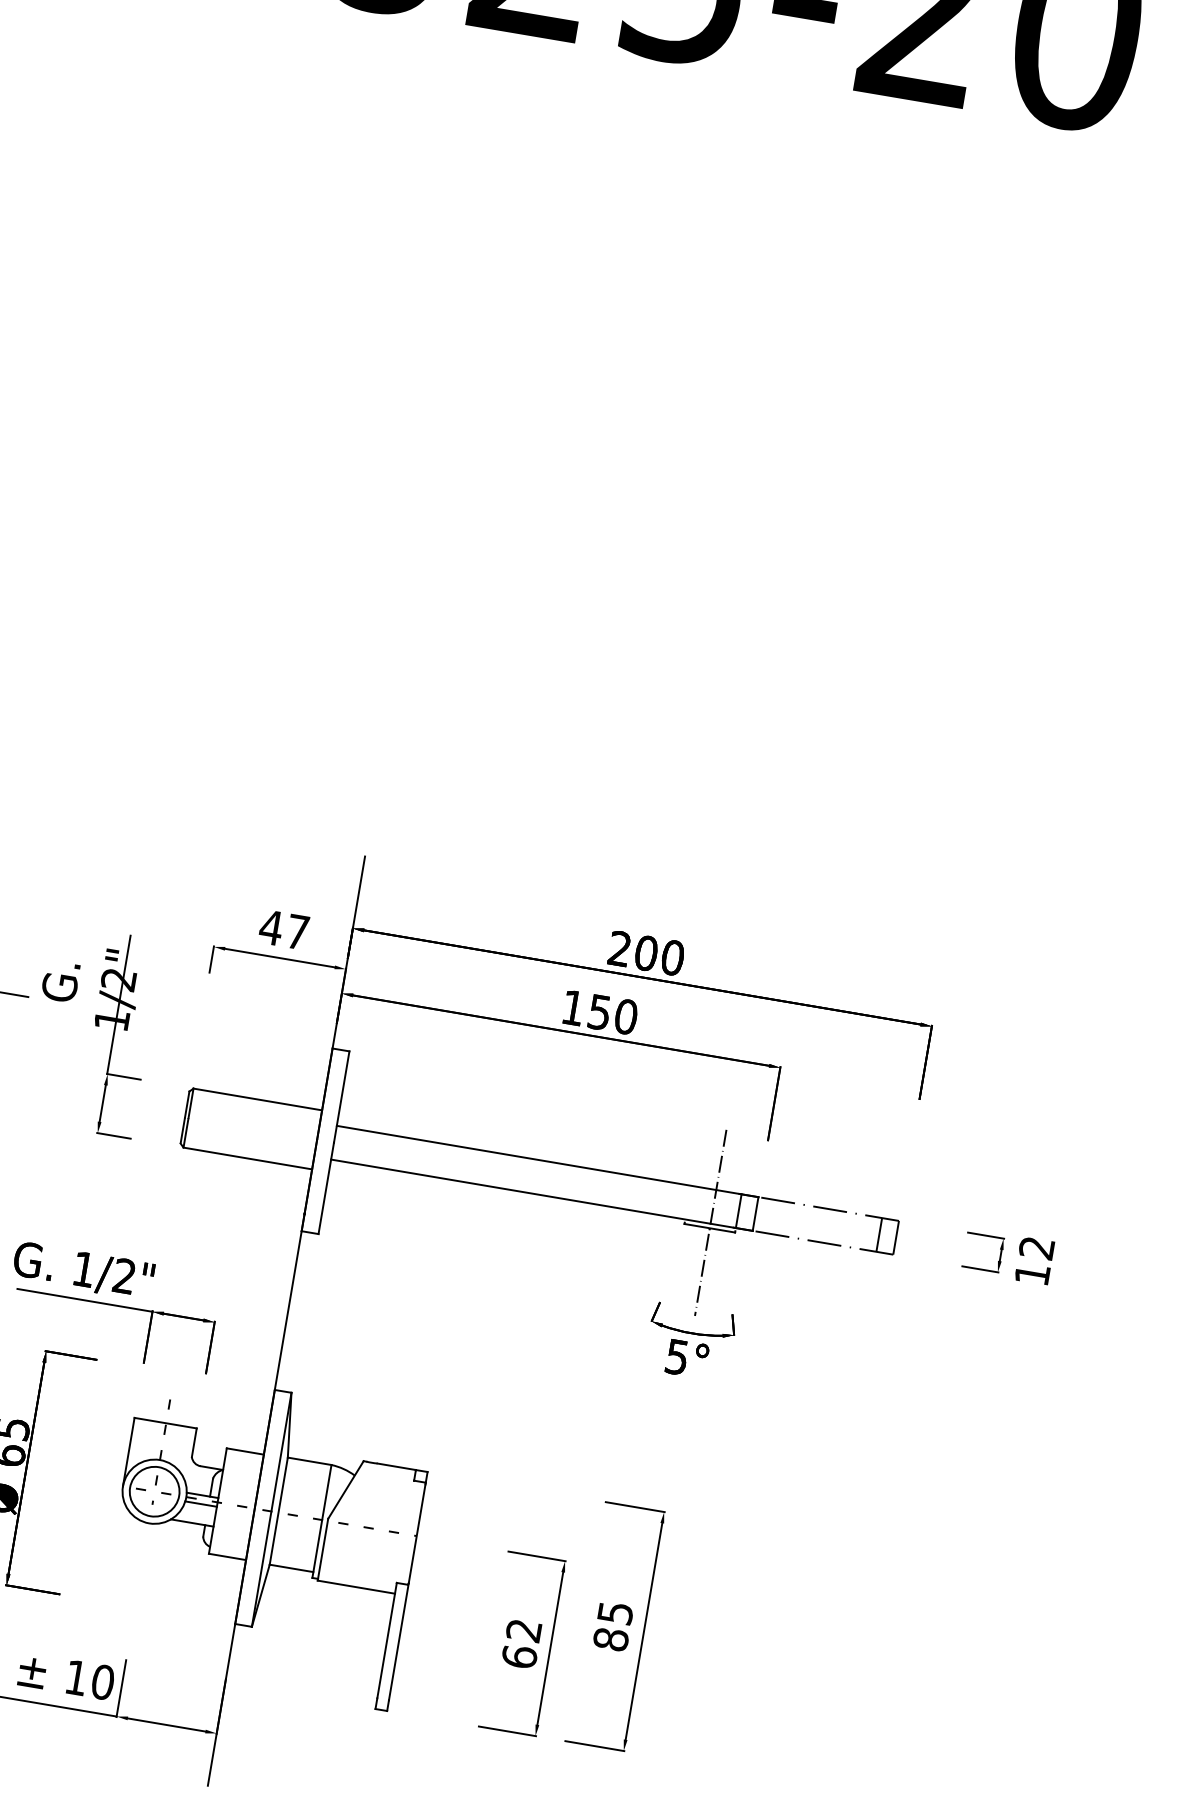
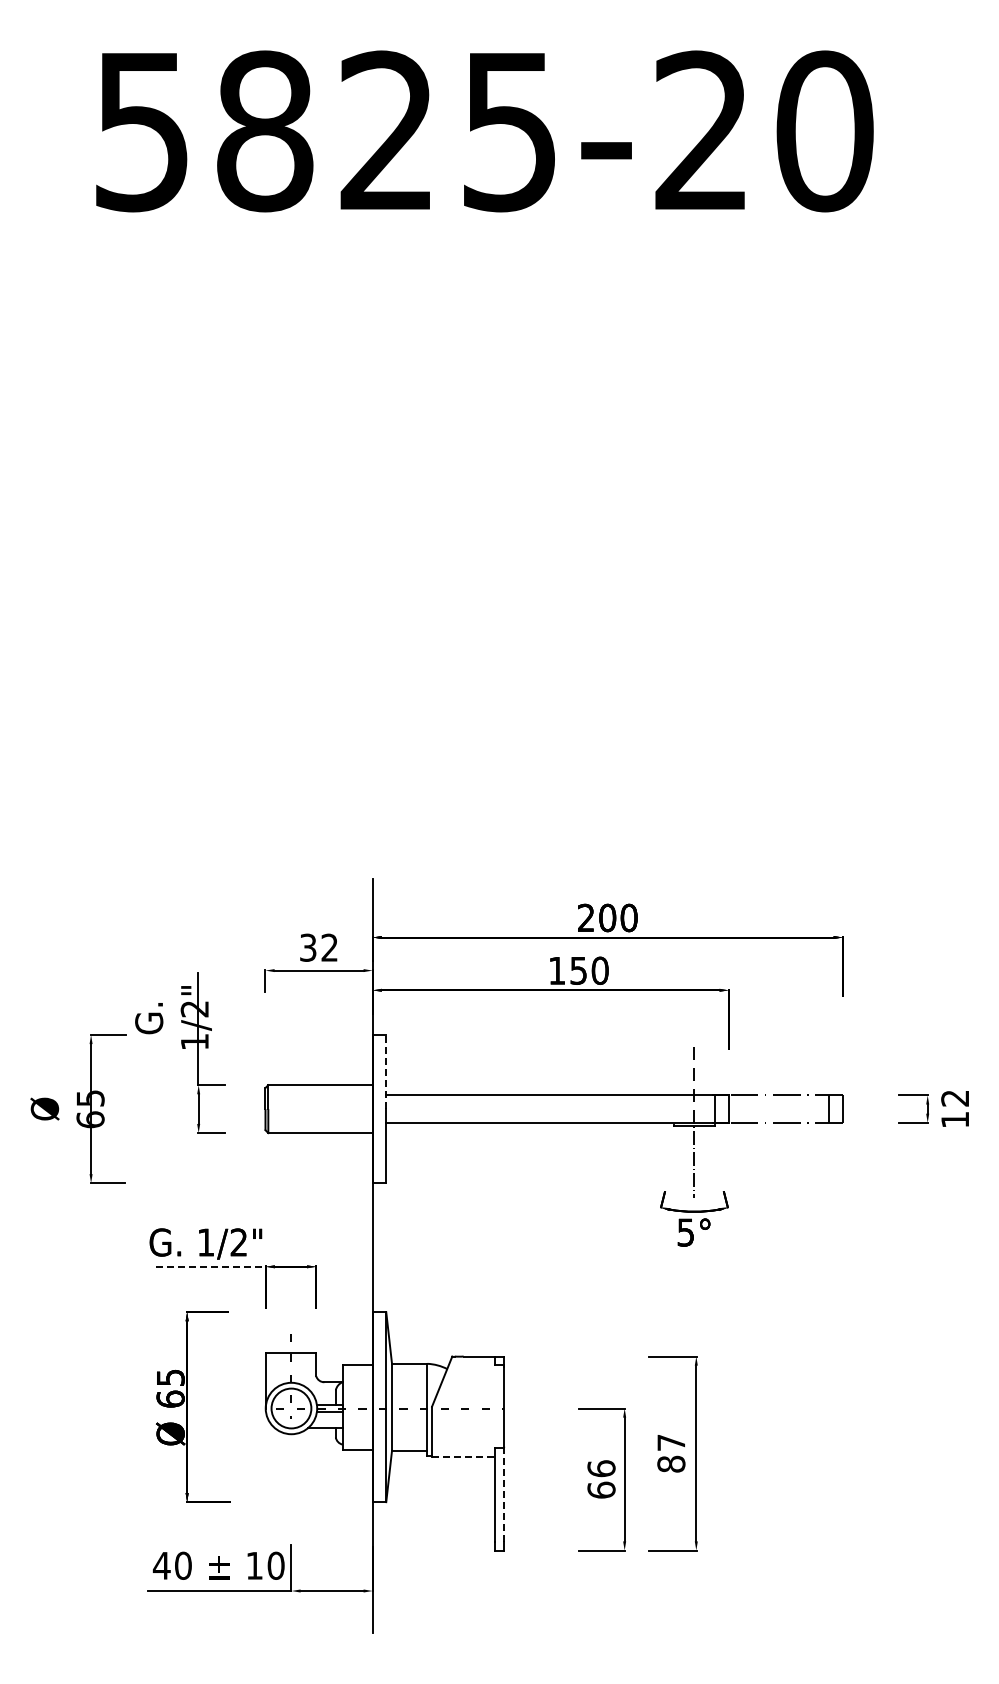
text: (284, 929) -> (318, 947), 47 -> 32
line: (341, 1096) -> (386, 1071), solid -> dashed
line: (84, 1299) -> (210, 1266), solid -> dashed
line: (356, 1586) -> (463, 1456), solid -> dashed
text: (615, 1612) -> (671, 1442), 85 -> 87
text: (524, 1630) -> (601, 1468), 62 -> 66
line: (399, 1642) -> (504, 1494), solid -> dashed

